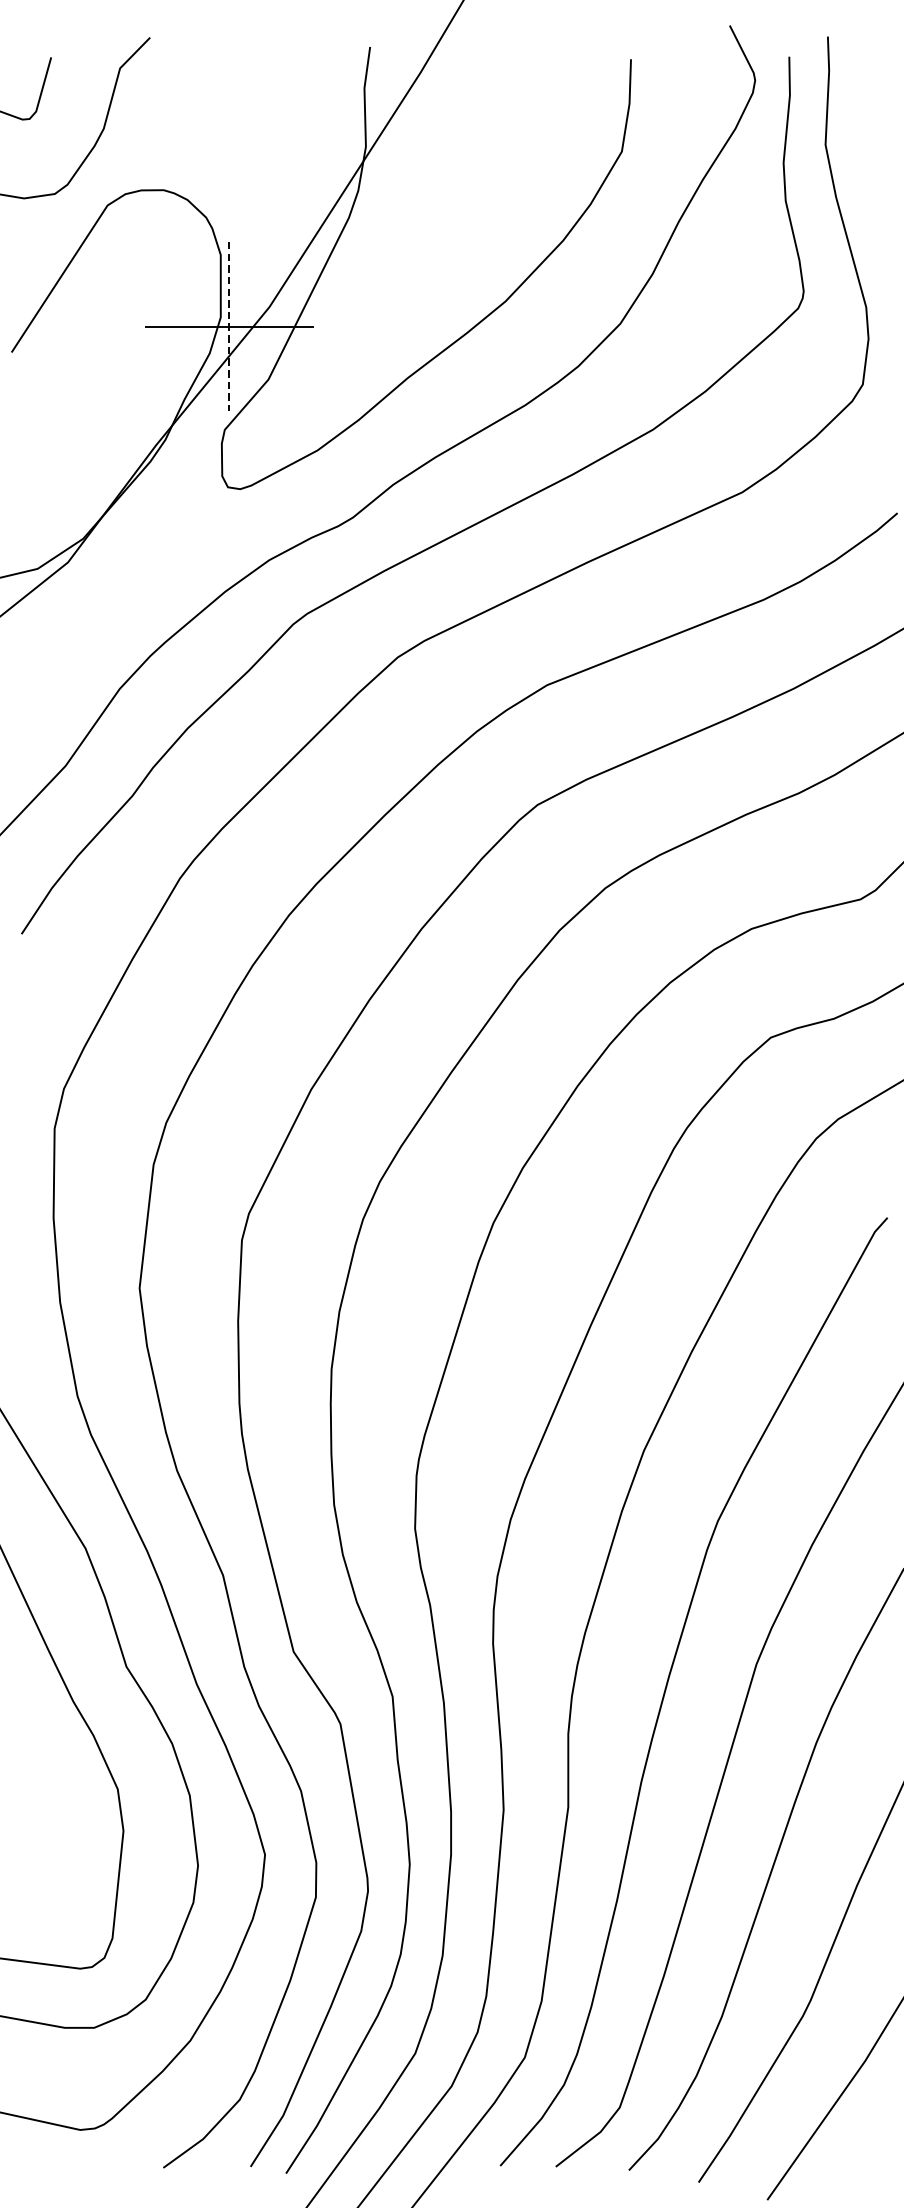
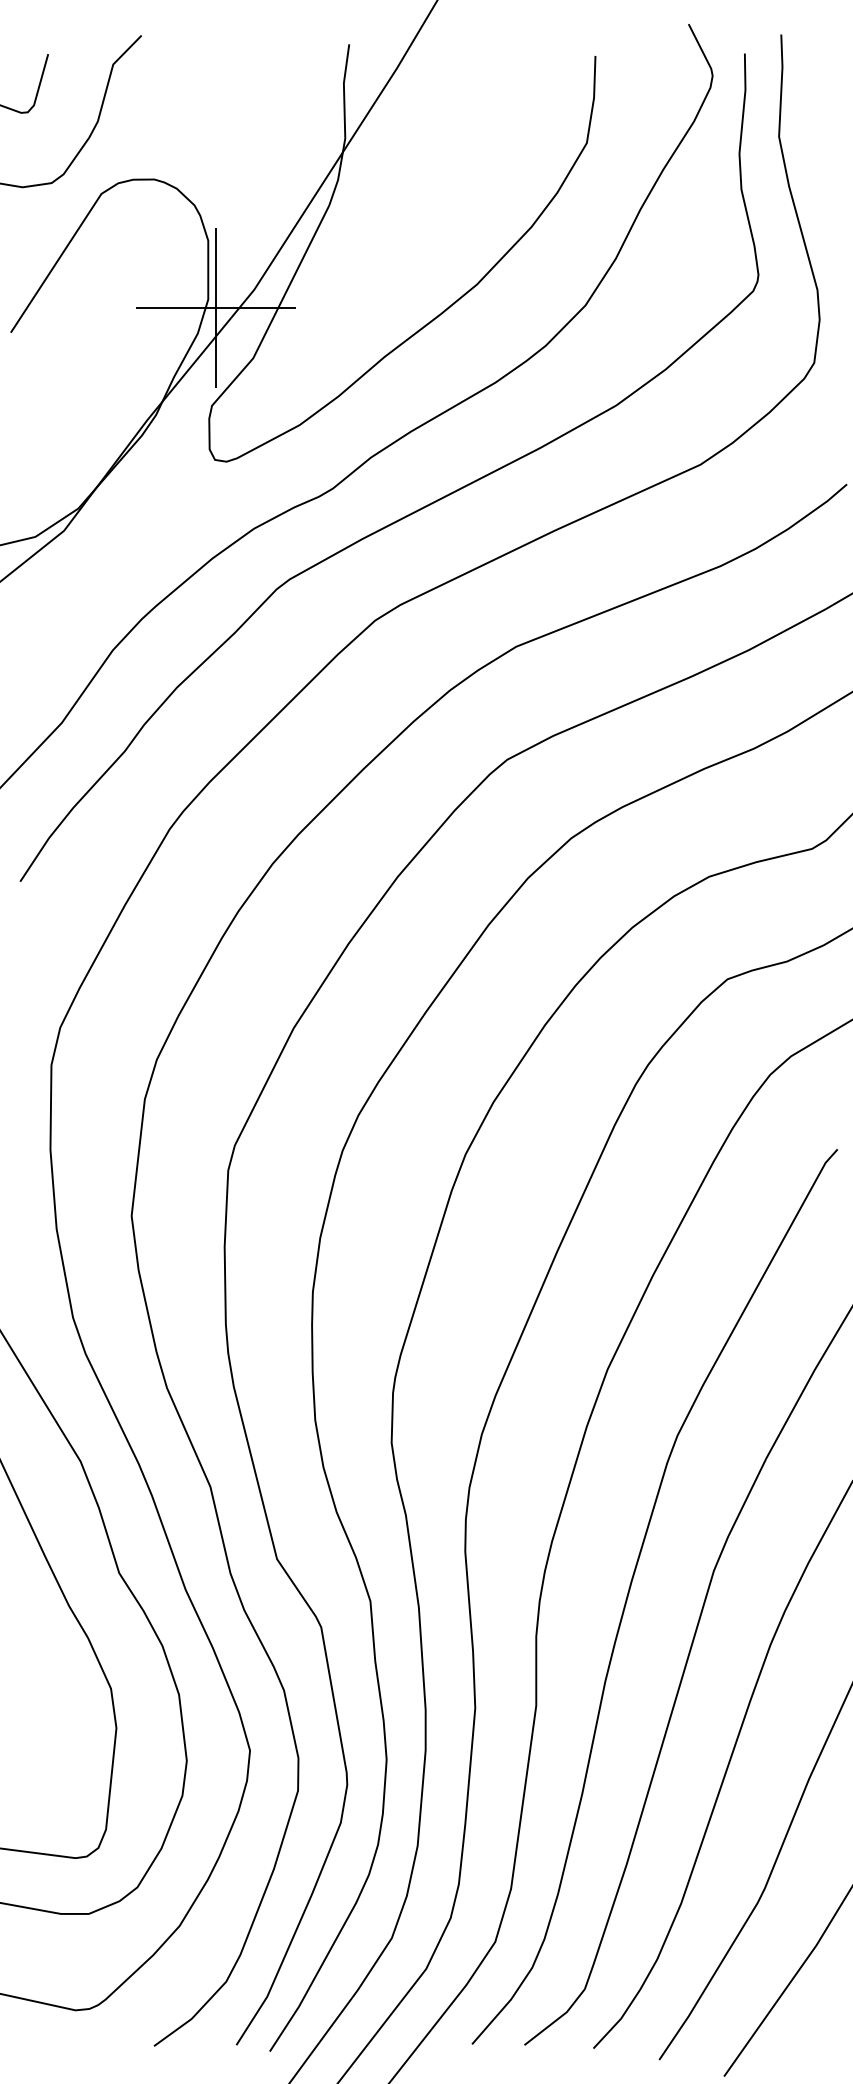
line: (229, 326) -> (216, 308), dashed -> solid

